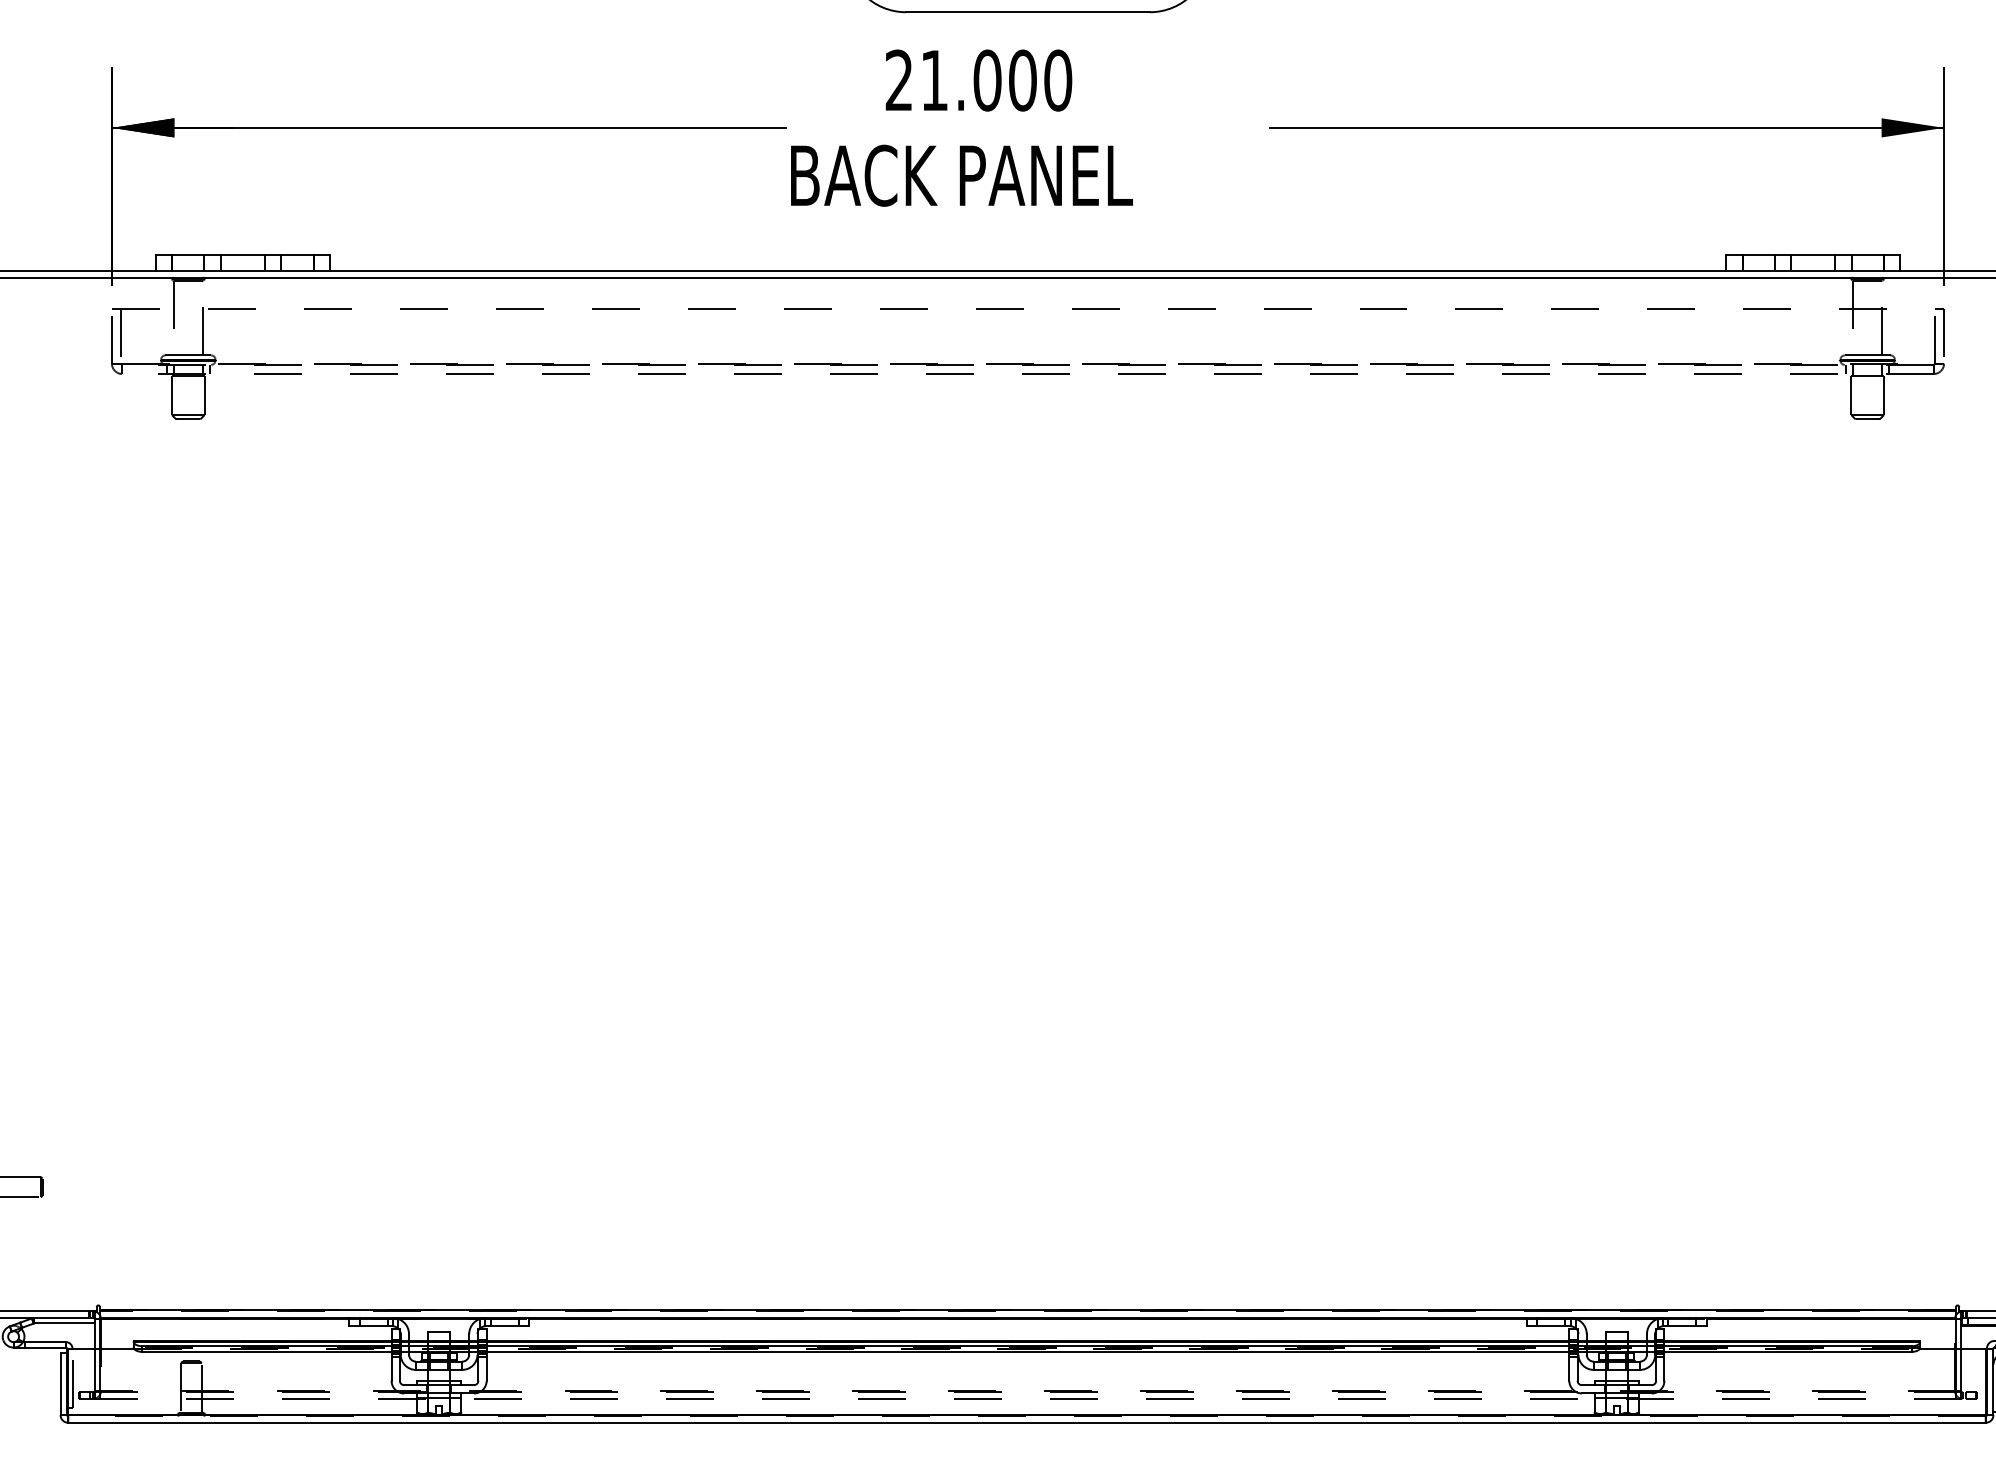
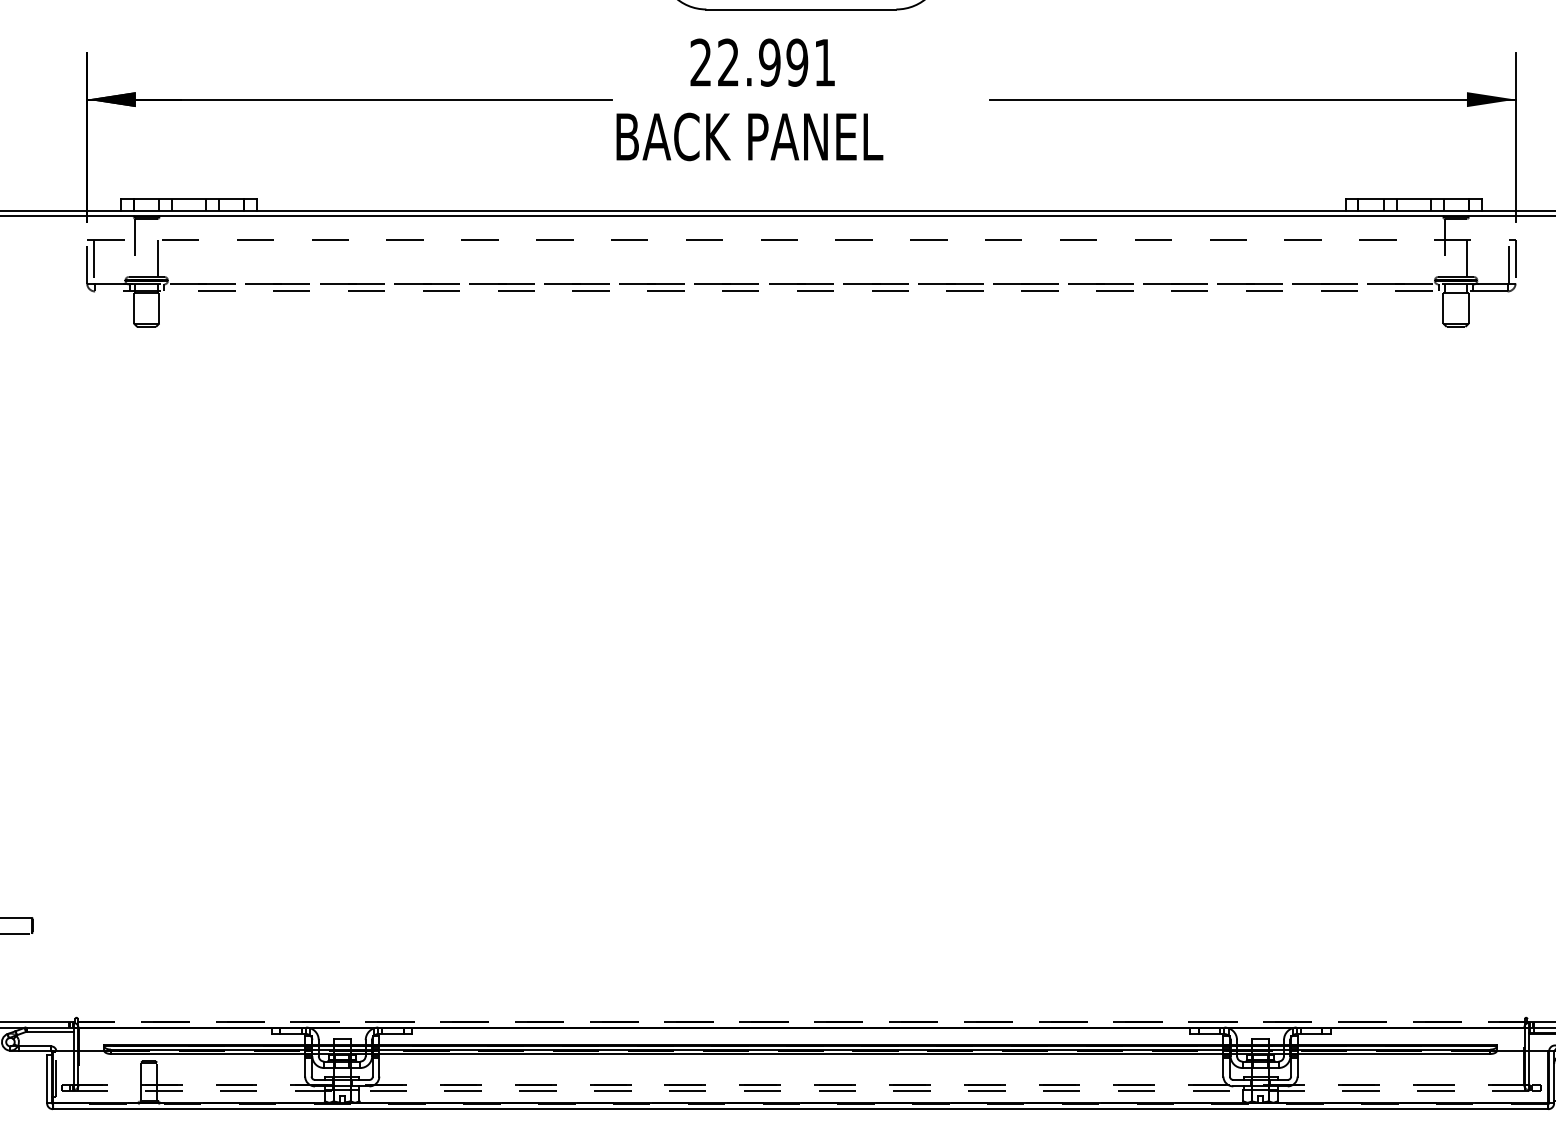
text: (996, 80) -> (776, 62), 21.000 -> 22.991
line: (1027, 1310) -> (801, 1021), solid -> dashed

